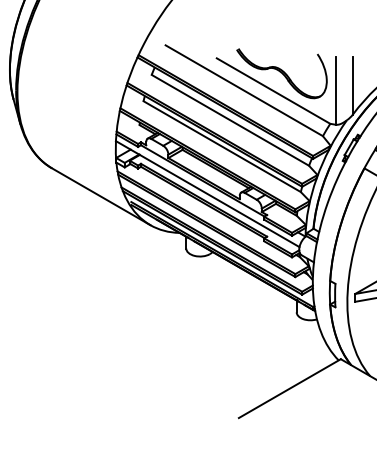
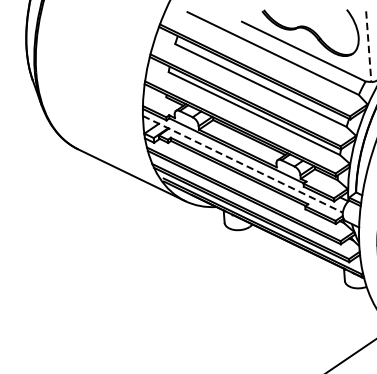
line: (335, 90) -> (368, 46), solid -> dashed
line: (207, 194) -> (242, 164), solid -> dashed

